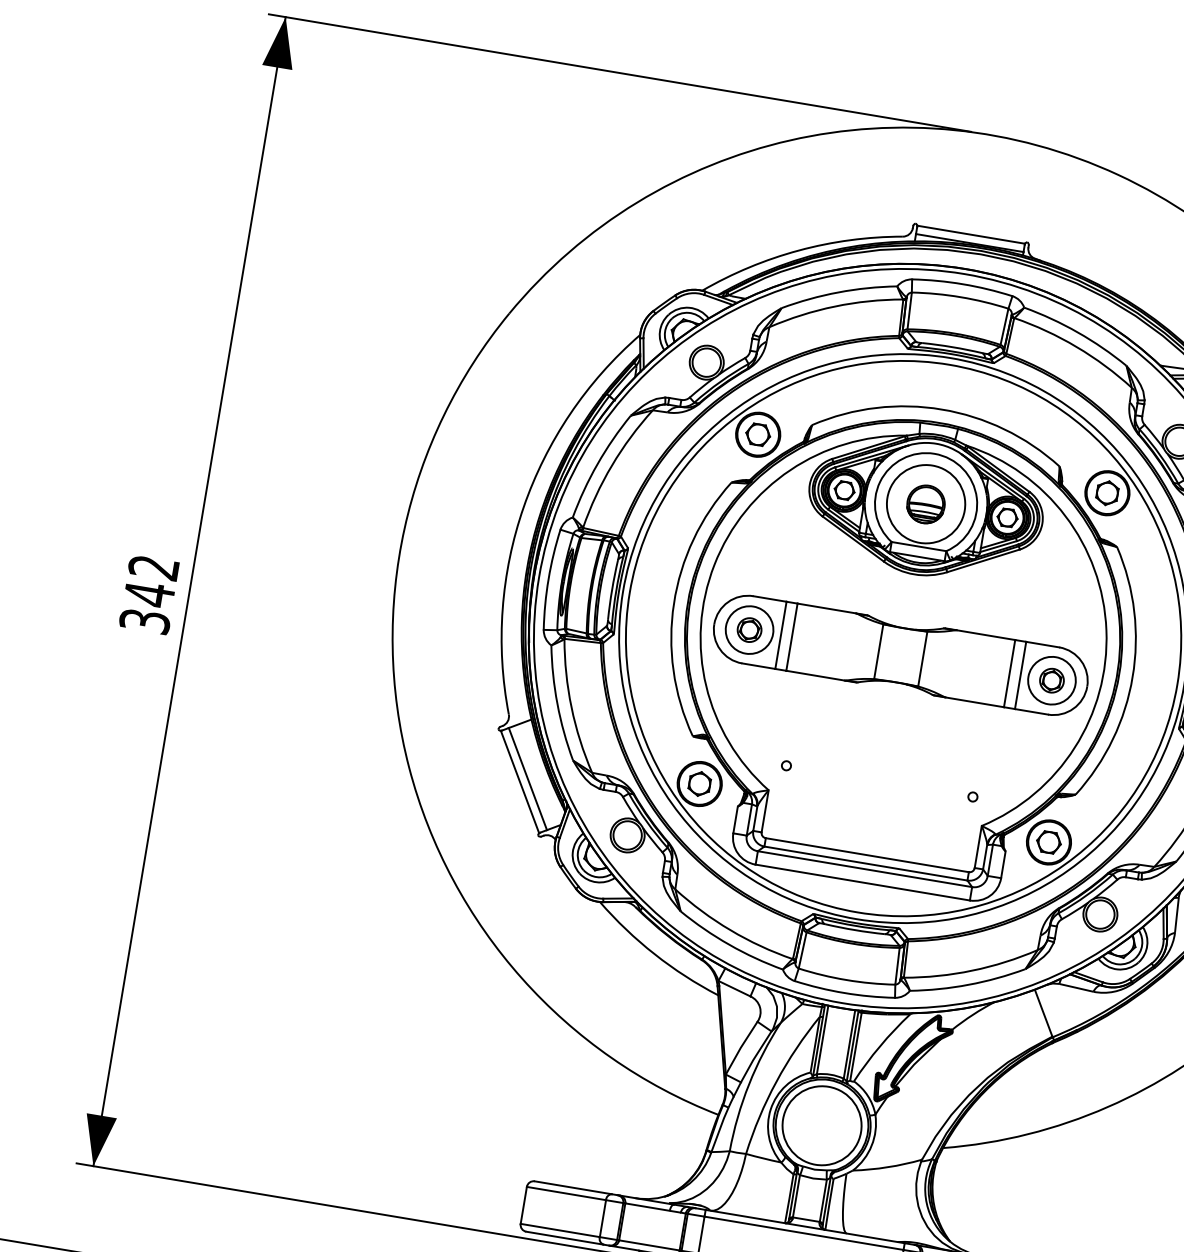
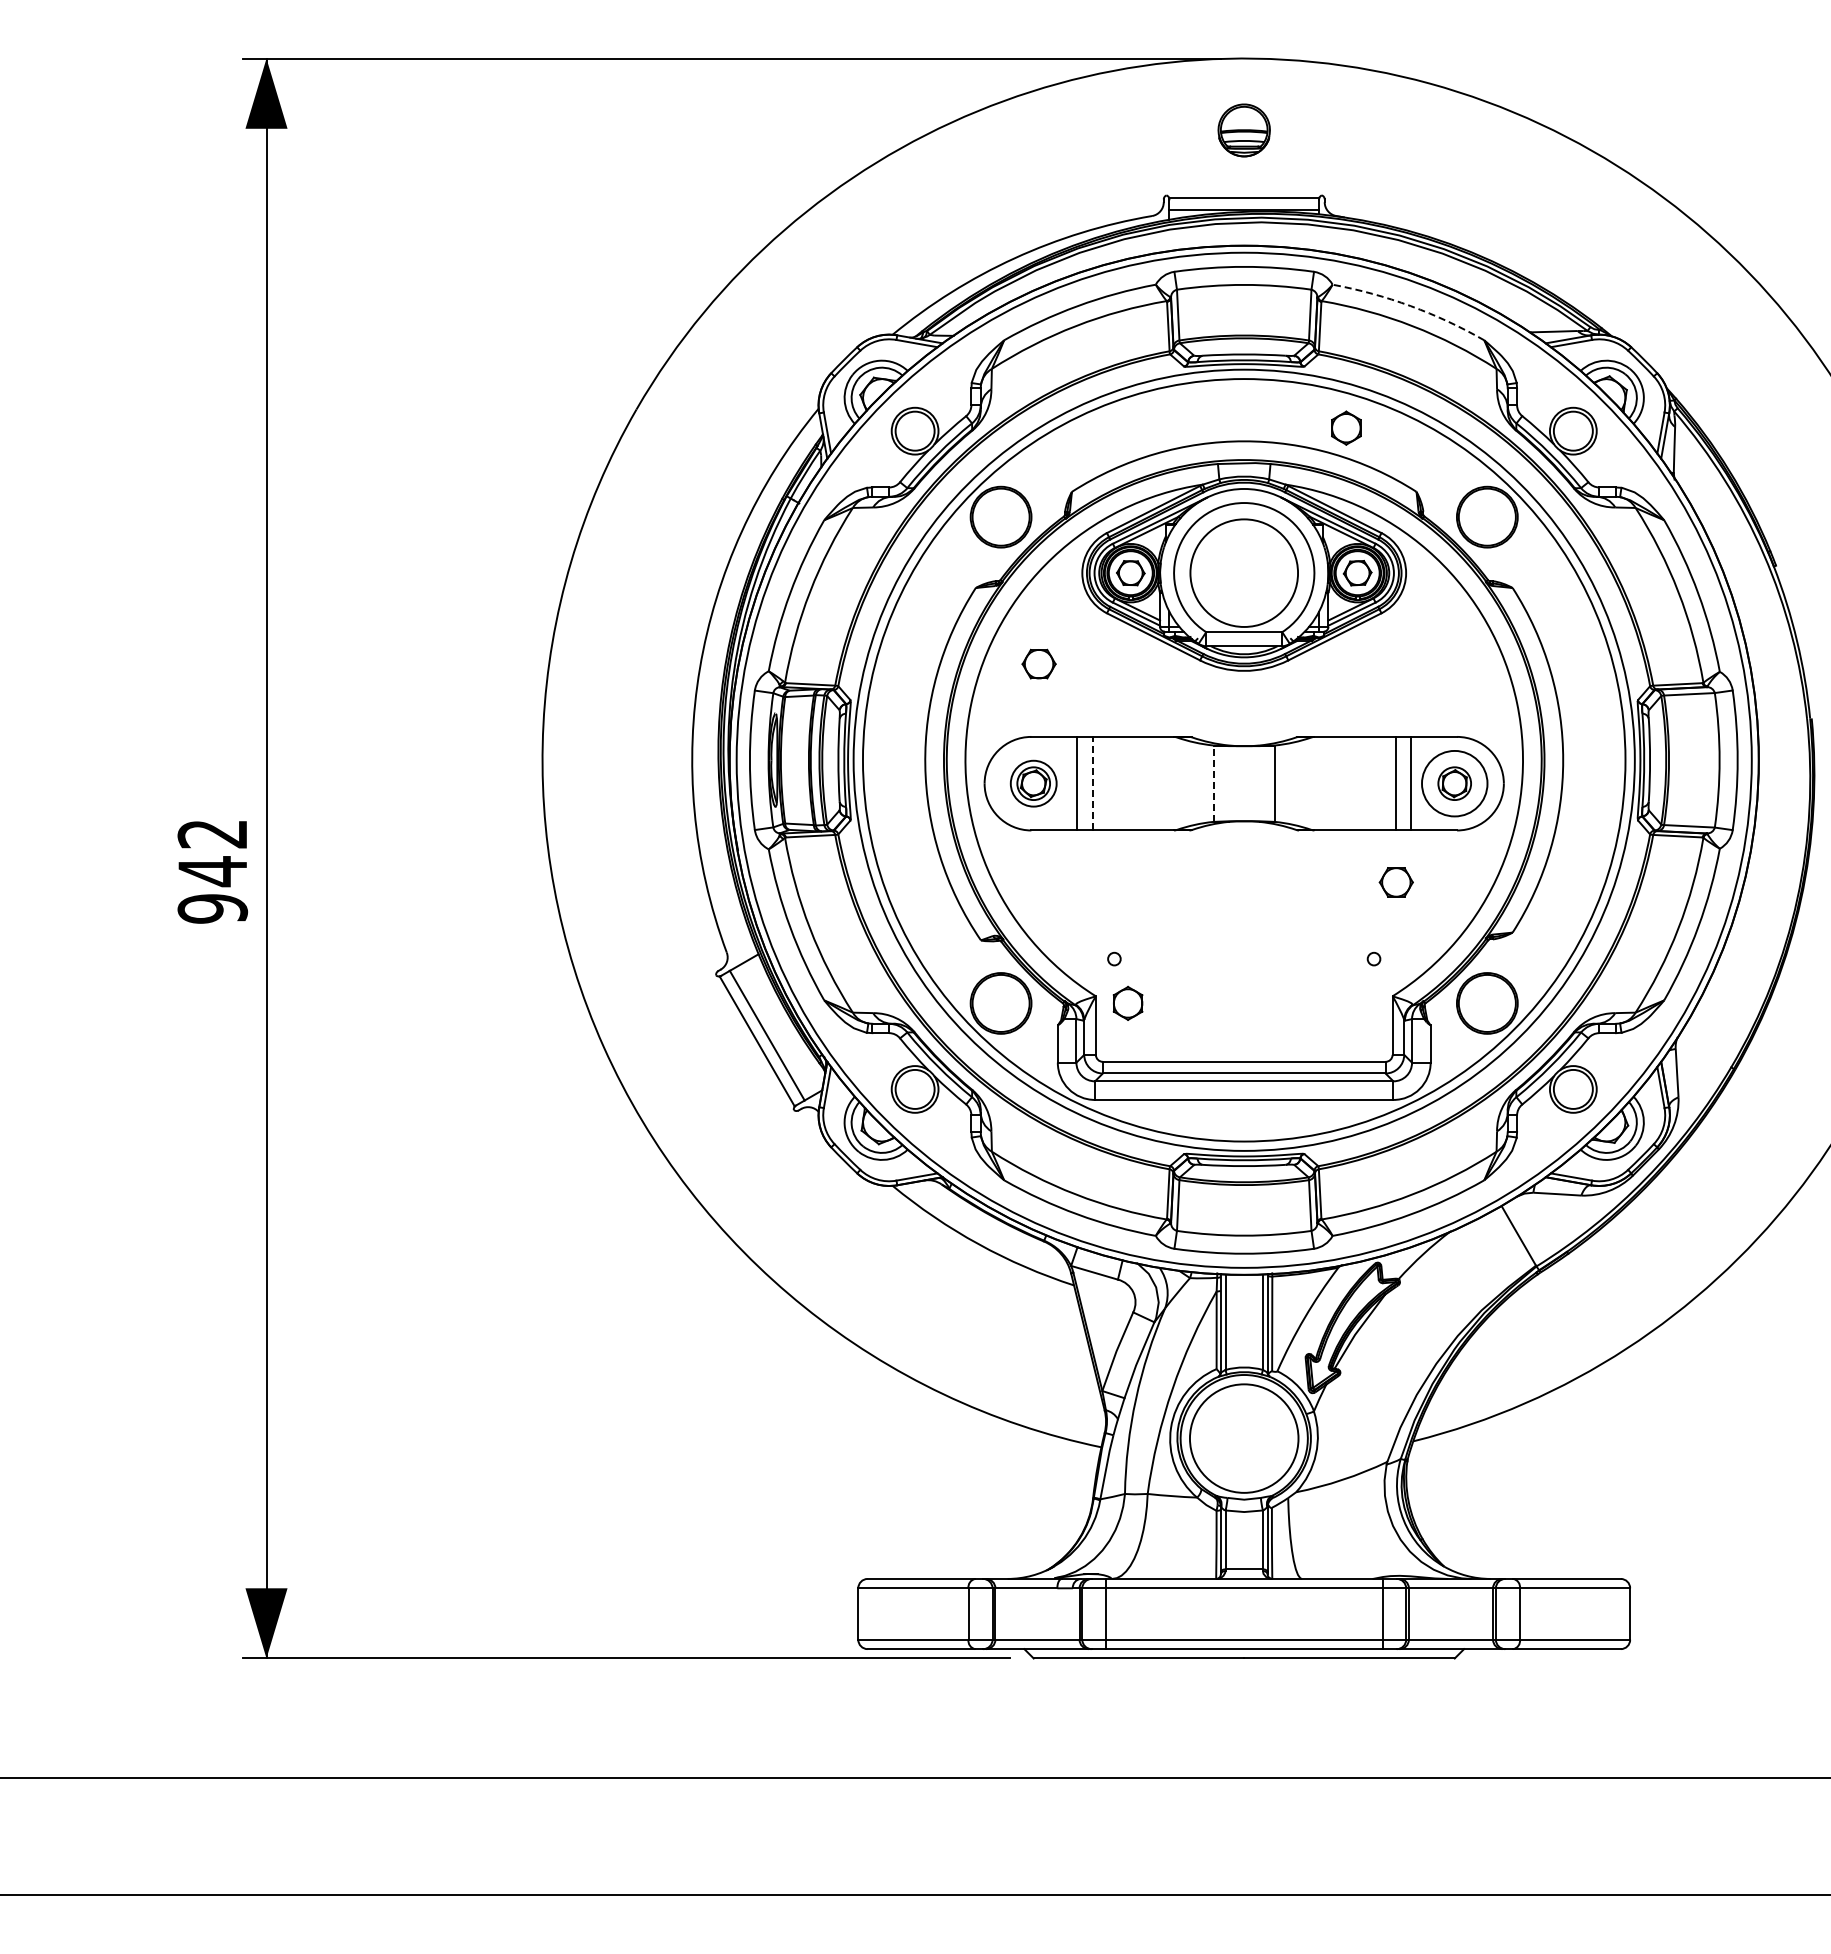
arc: (1077, 332) -> (1410, 306), solid -> dashed
part: (757, 434) -> (1038, 663), moved
part: (1107, 492) -> (1346, 427), moved
part: (925, 504) -> (1243, 130), moved
text: (144, 621) -> (212, 908), 342 -> 942
circle: (749, 629) -> (1033, 783), size x0.7
line: (791, 637) -> (1092, 783), solid -> dashed
line: (878, 651) -> (1213, 783), solid -> dashed
part: (699, 783) -> (1127, 1002), moved
part: (1048, 842) -> (1395, 882), moved

